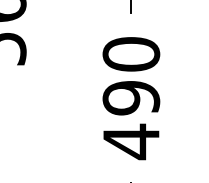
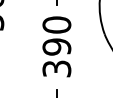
text: (130, 140) -> (56, 68), 490 -> 390

